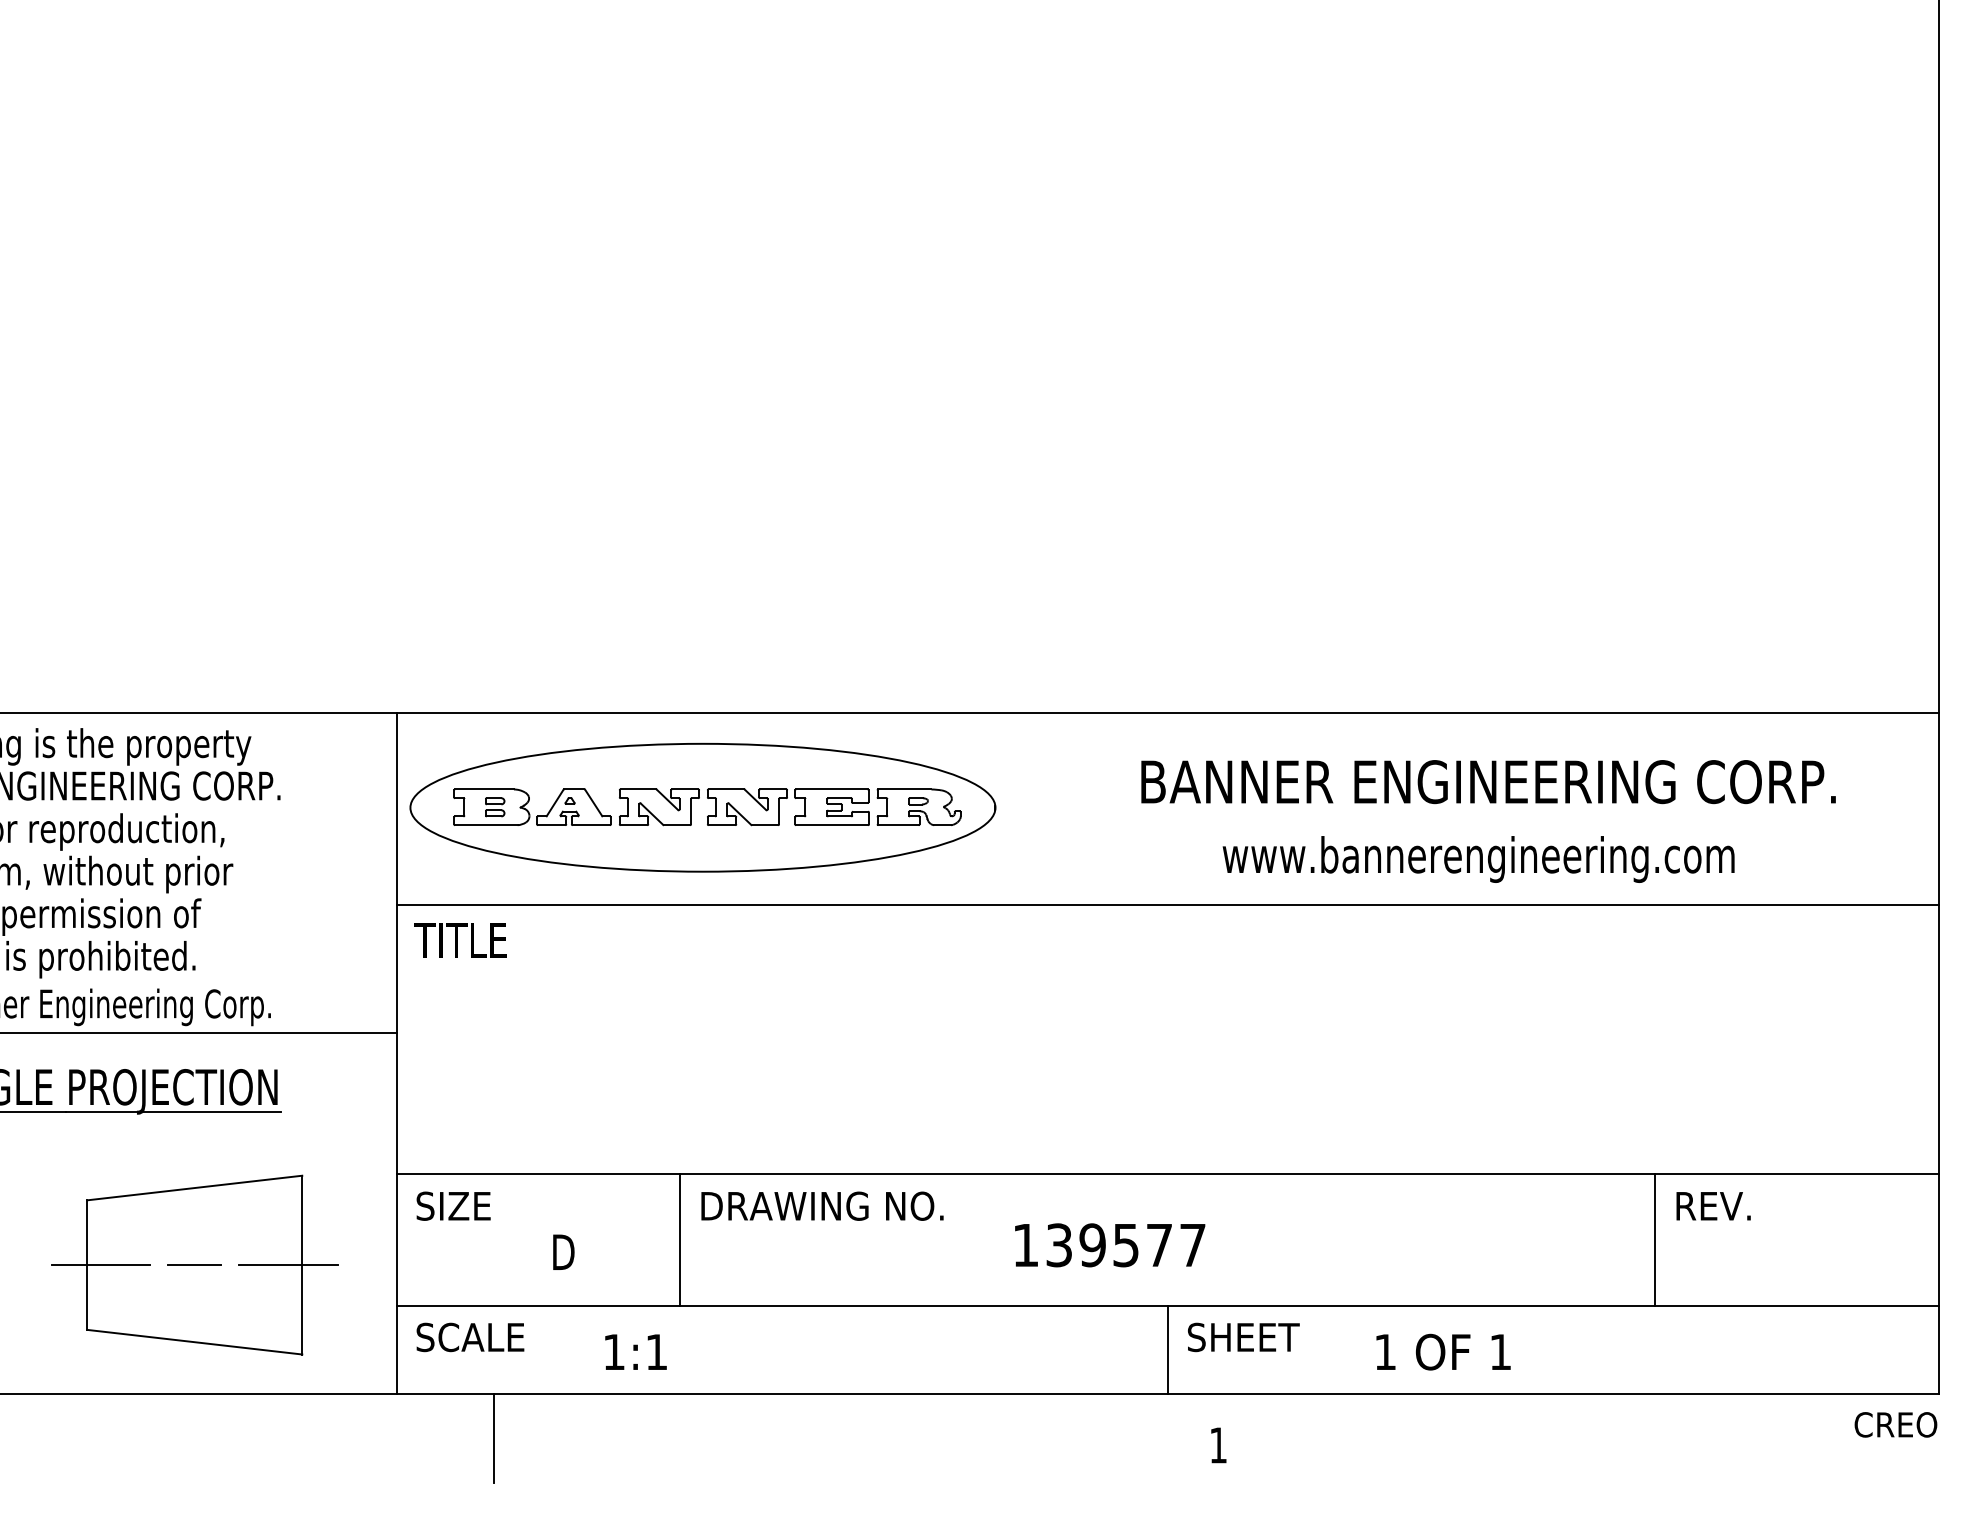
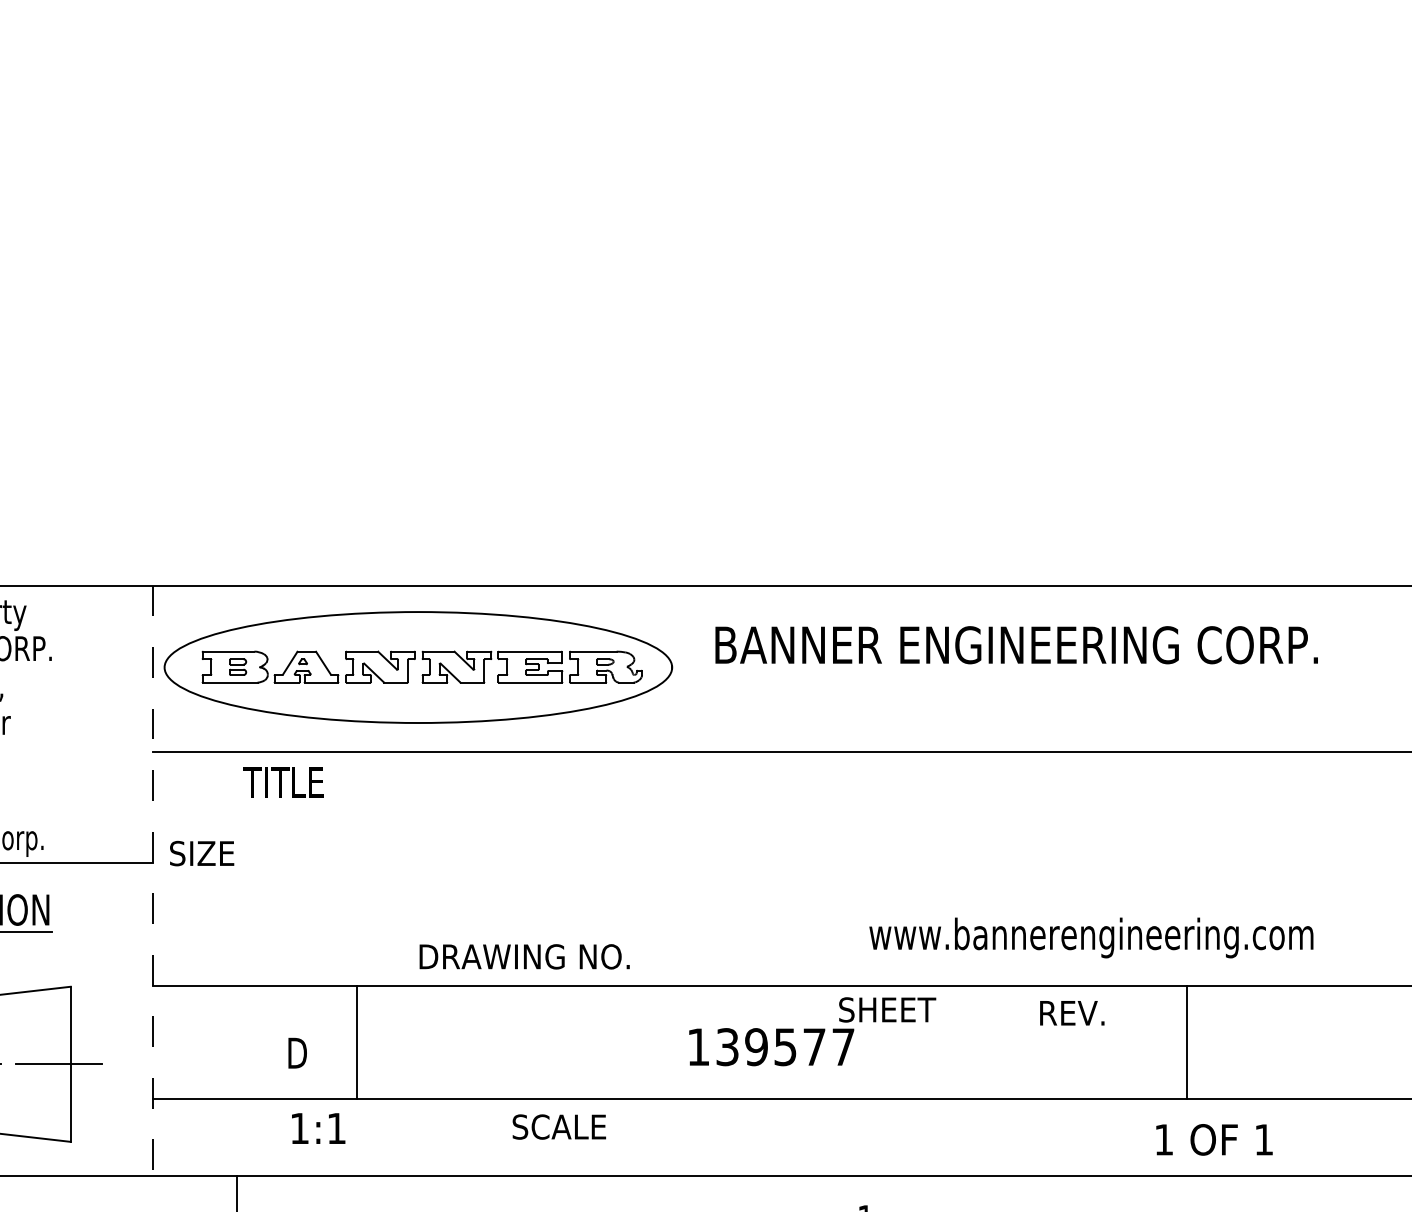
text: (1488, 782) -> (1016, 645), moved
text: (1478, 859) -> (1091, 937), moved
text: (460, 940) -> (283, 782), moved
line: (396, 1054) -> (152, 881), solid -> dashed
text: (453, 1205) -> (201, 852), moved
text: (822, 1205) -> (524, 956), moved
text: (1713, 1206) -> (1072, 1013), moved
line: (680, 1239) -> (357, 1042), moved
line: (1655, 1239) -> (1187, 1042), moved
text: (470, 1337) -> (559, 1127), moved
text: (1243, 1337) -> (887, 1009), moved
line: (1167, 1349) -> (821, 1137), removed
text: (635, 1351) -> (318, 1127), moved
text: (1443, 1351) -> (1214, 1139), moved

